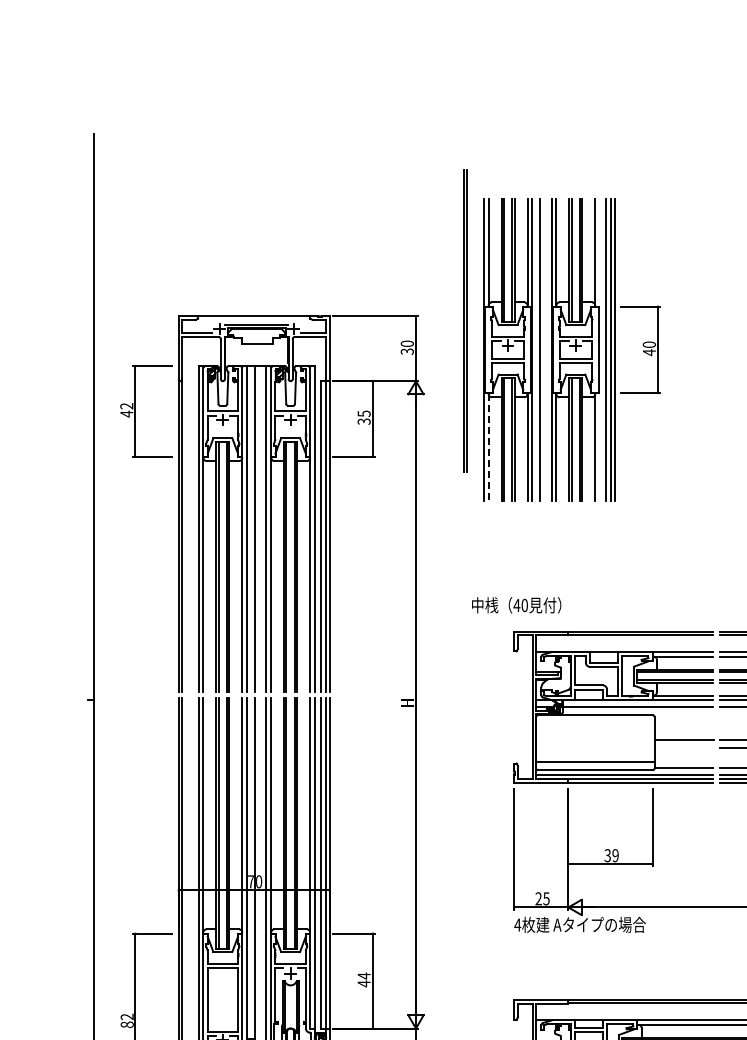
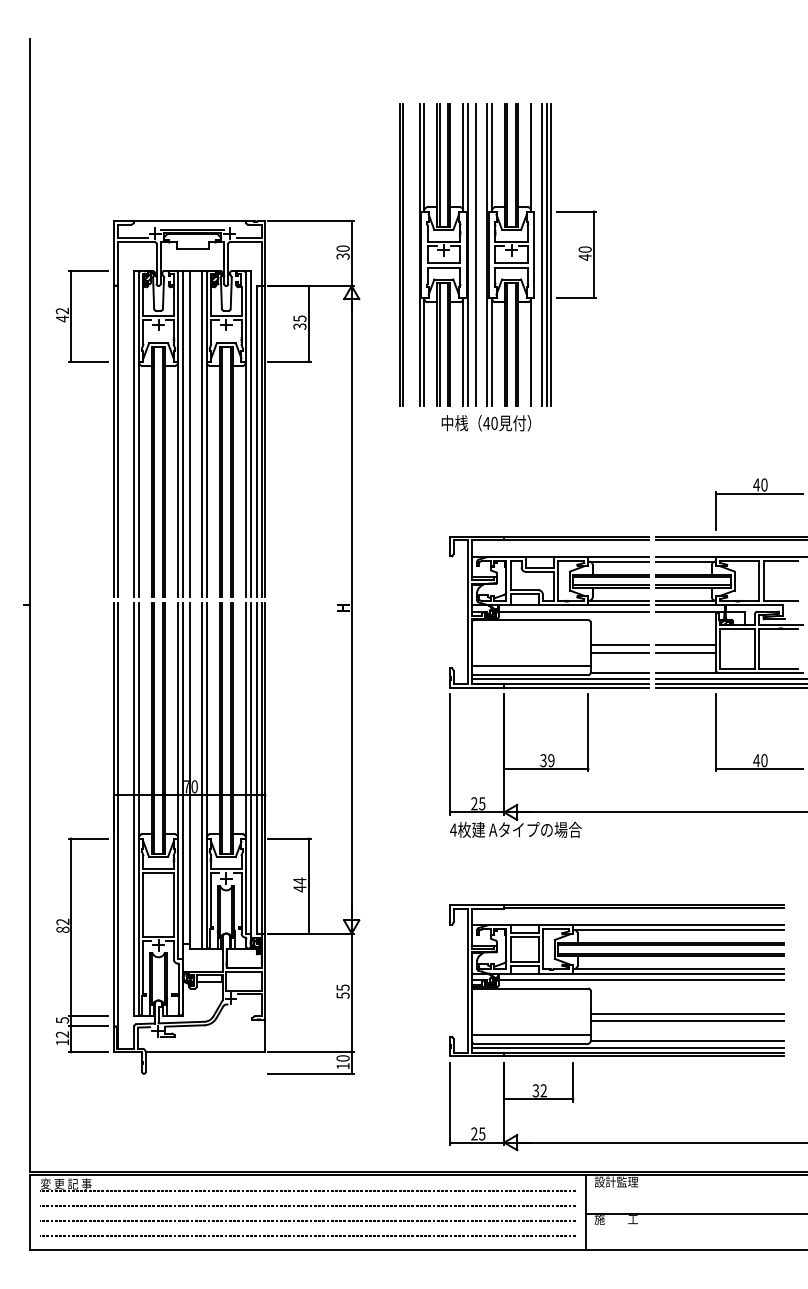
line: (464, 320) -> (400, 254), moved
line: (488, 447) -> (424, 352), dashed -> solid
text: (515, 605) -> (485, 423), moved
line: (683, 747) -> (619, 652), added

